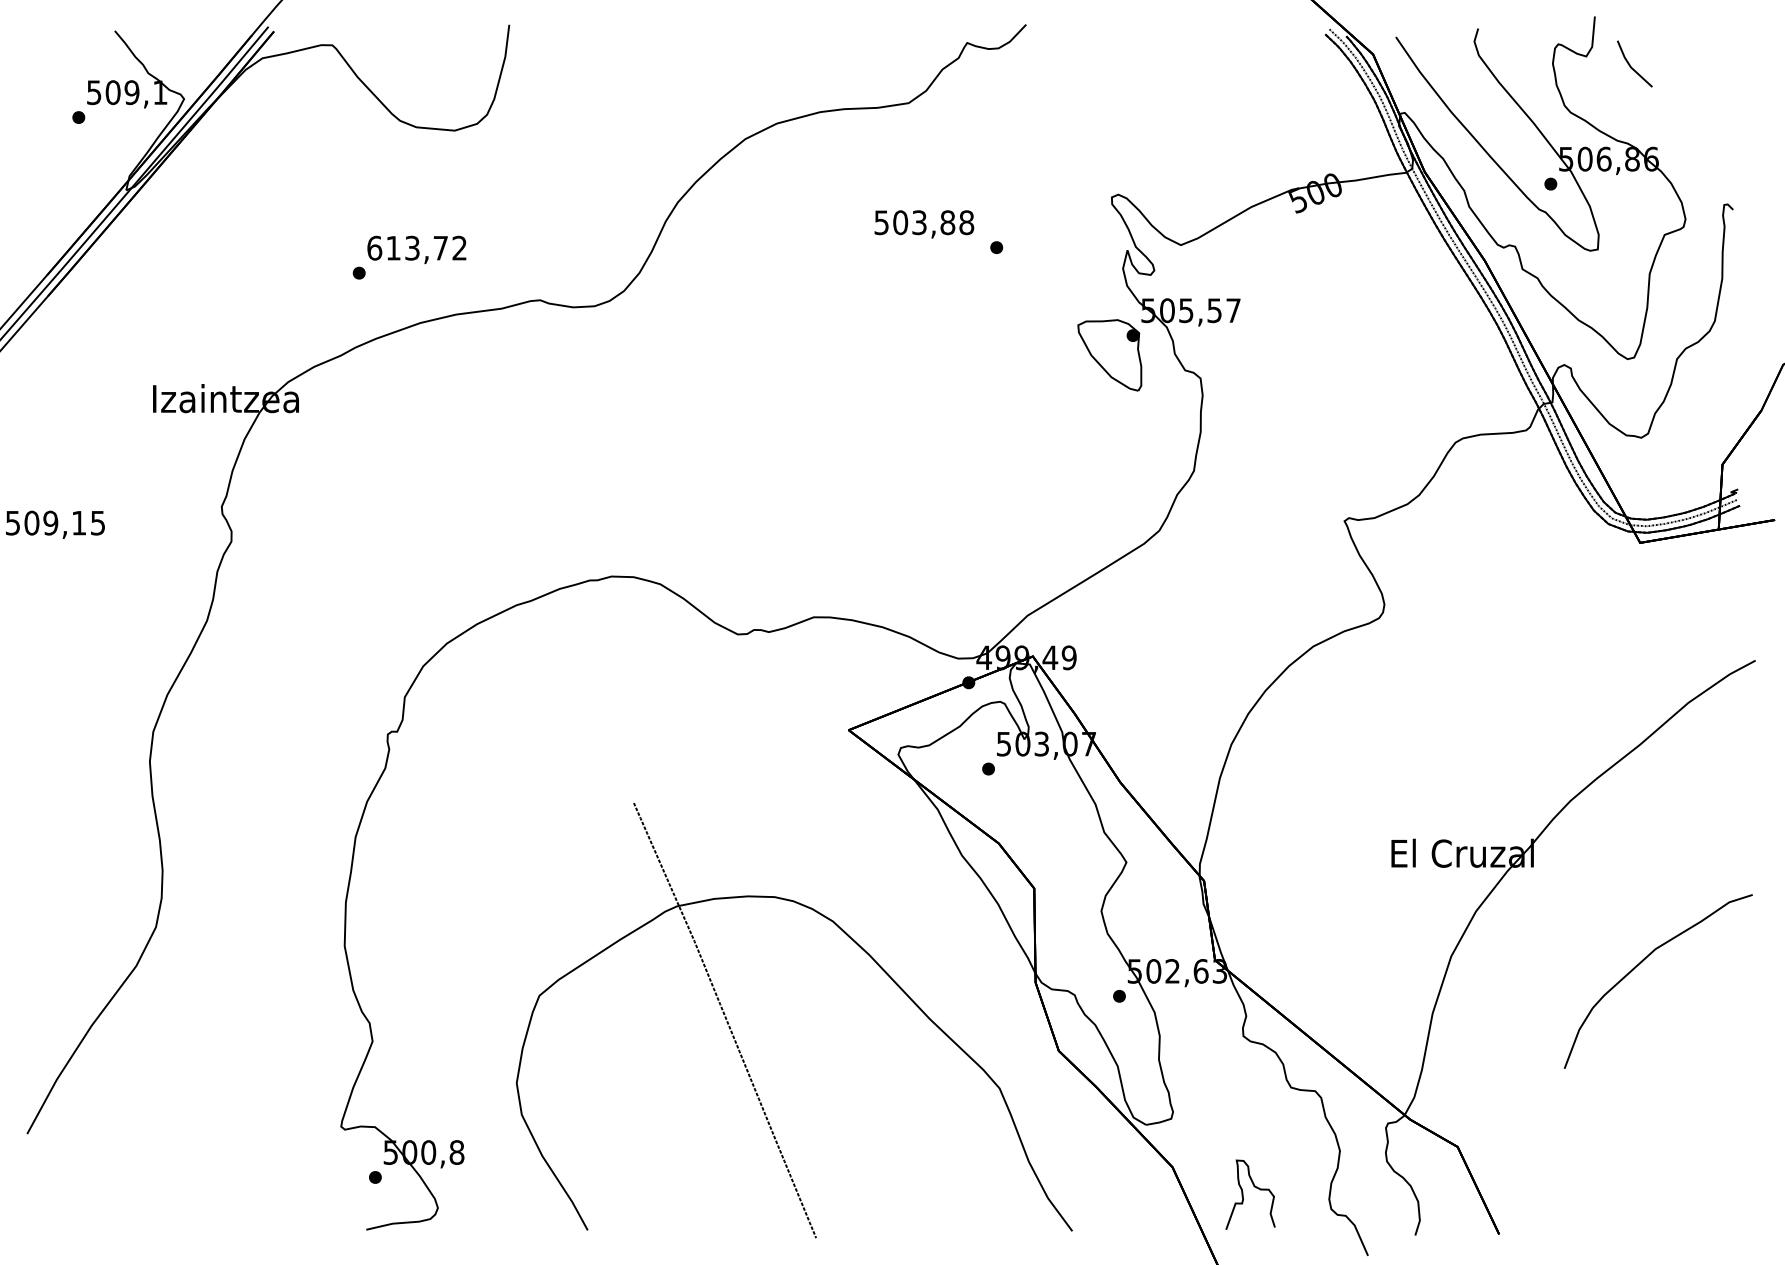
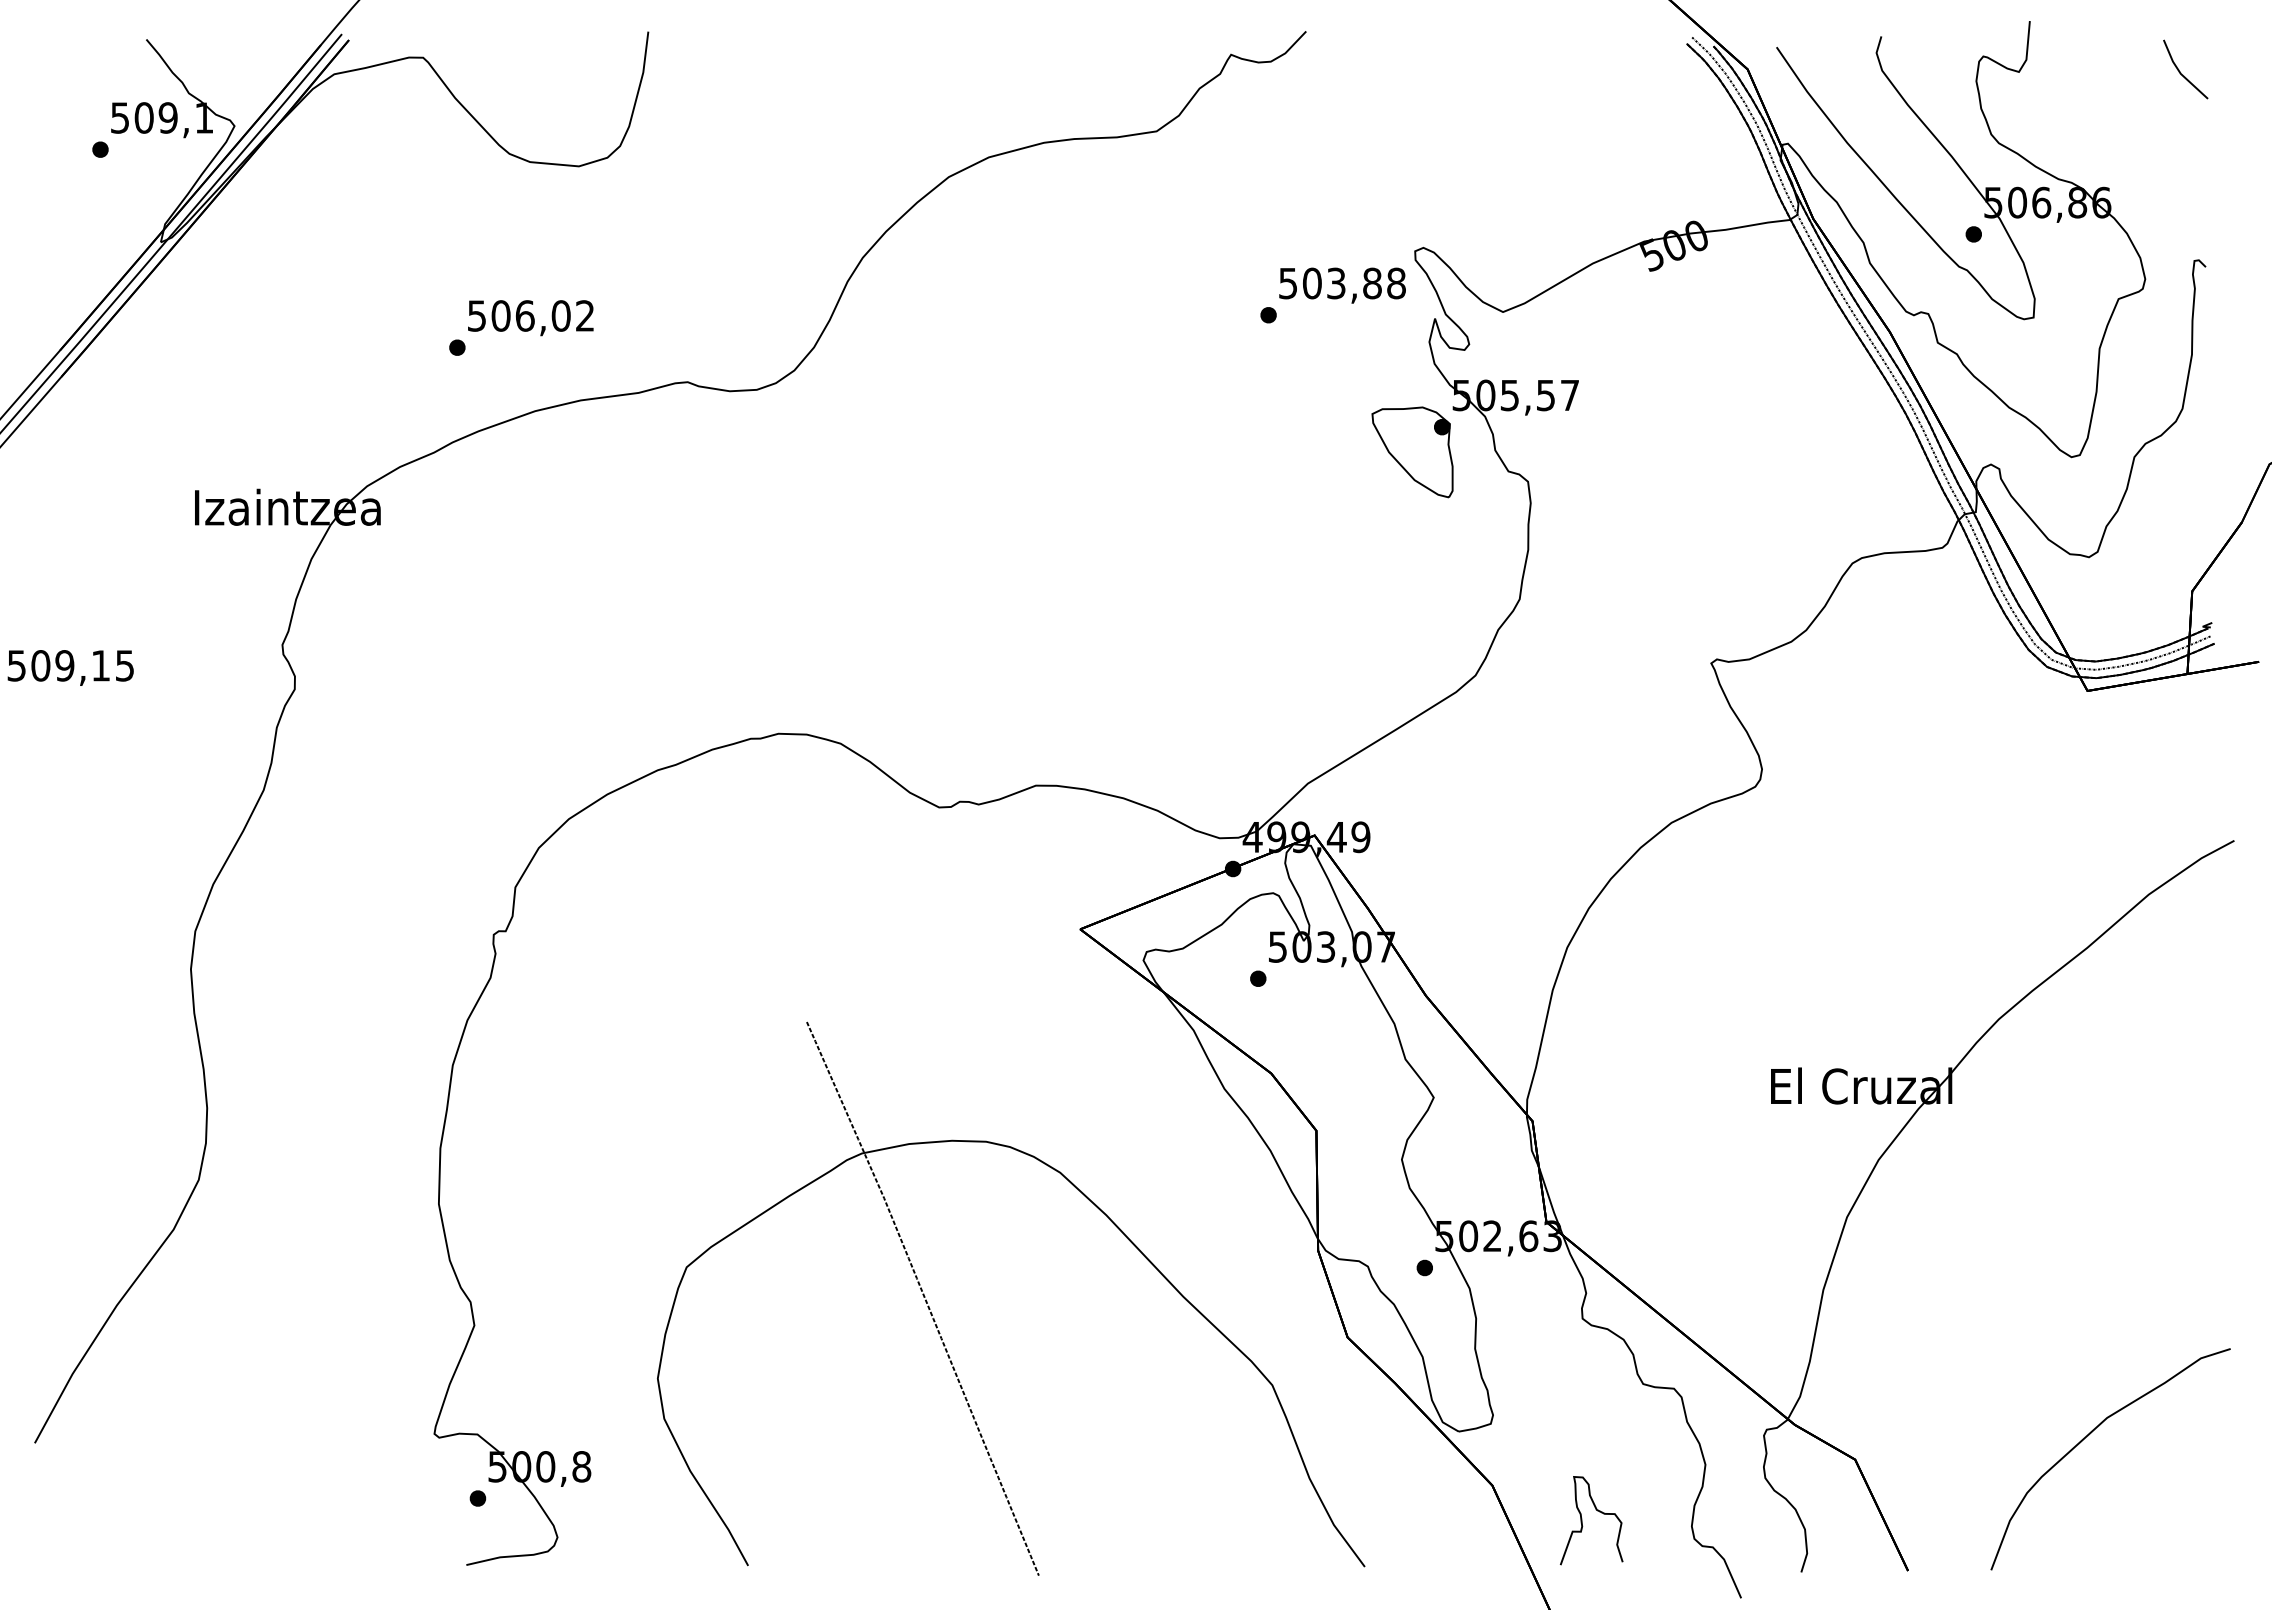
curve: (1631, 66) -> (2181, 72), moved
text: (924, 224) -> (1342, 285), moved
text: (407, 247) -> (518, 315), 613,72 -> 506,02
part: (1640, 963) -> (2088, 1436), moved

